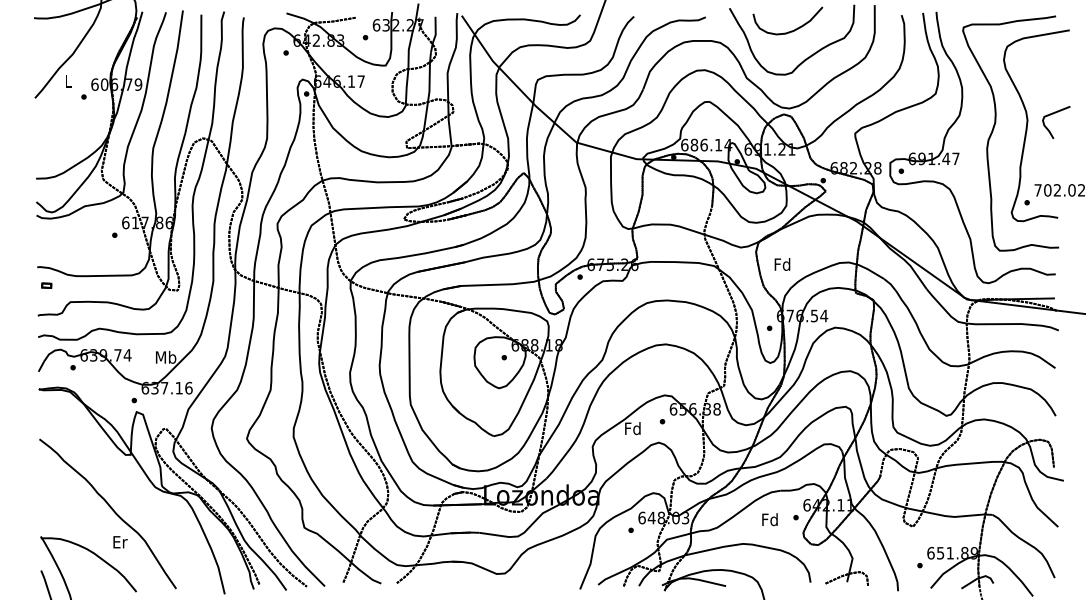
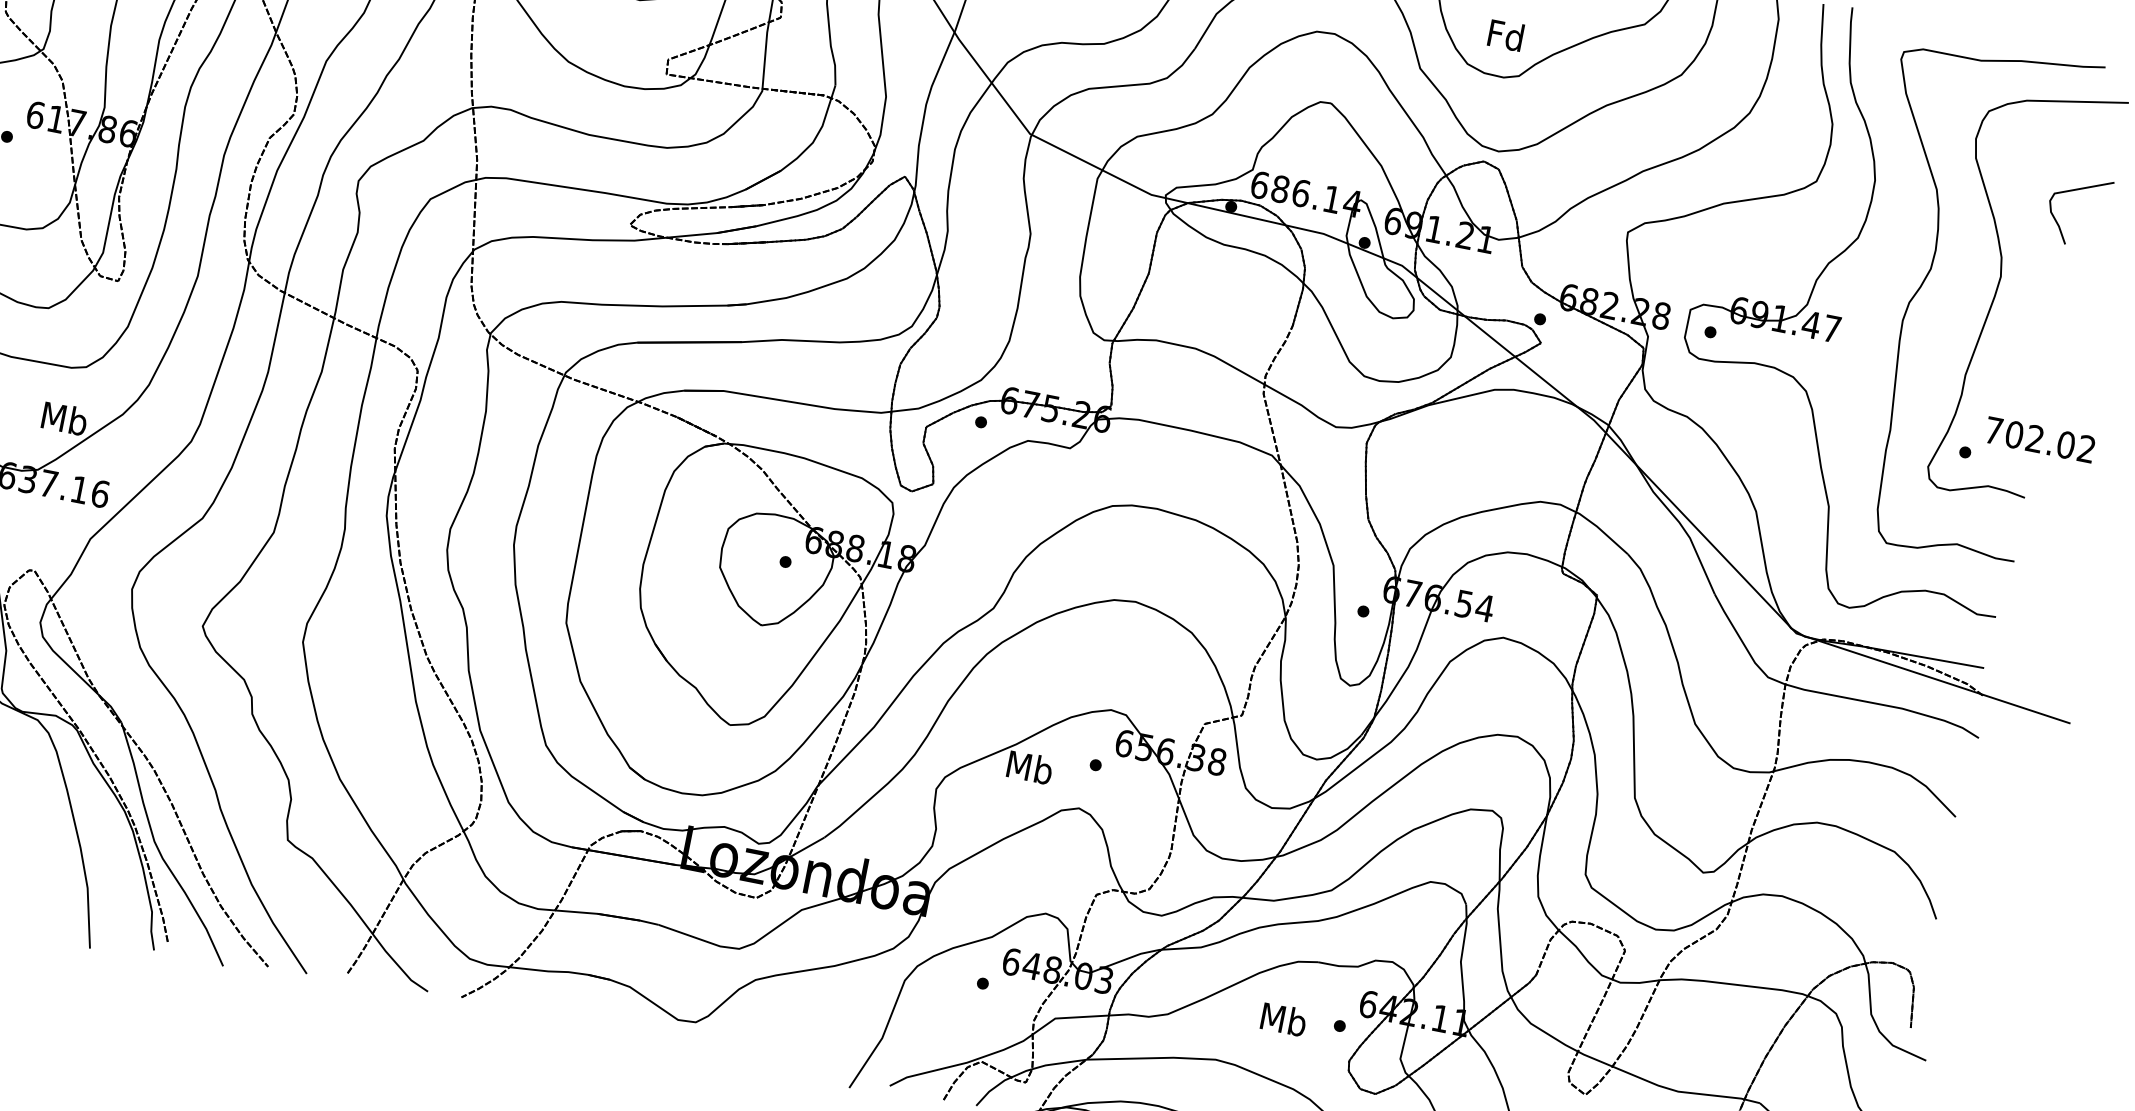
curve: (1053, 114) -> (2075, 192), moved
text: (782, 264) -> (1505, 35), moved
text: (633, 428) -> (1030, 767), Fd -> Mb
text: (770, 519) -> (1284, 1019), Fd -> Mb

